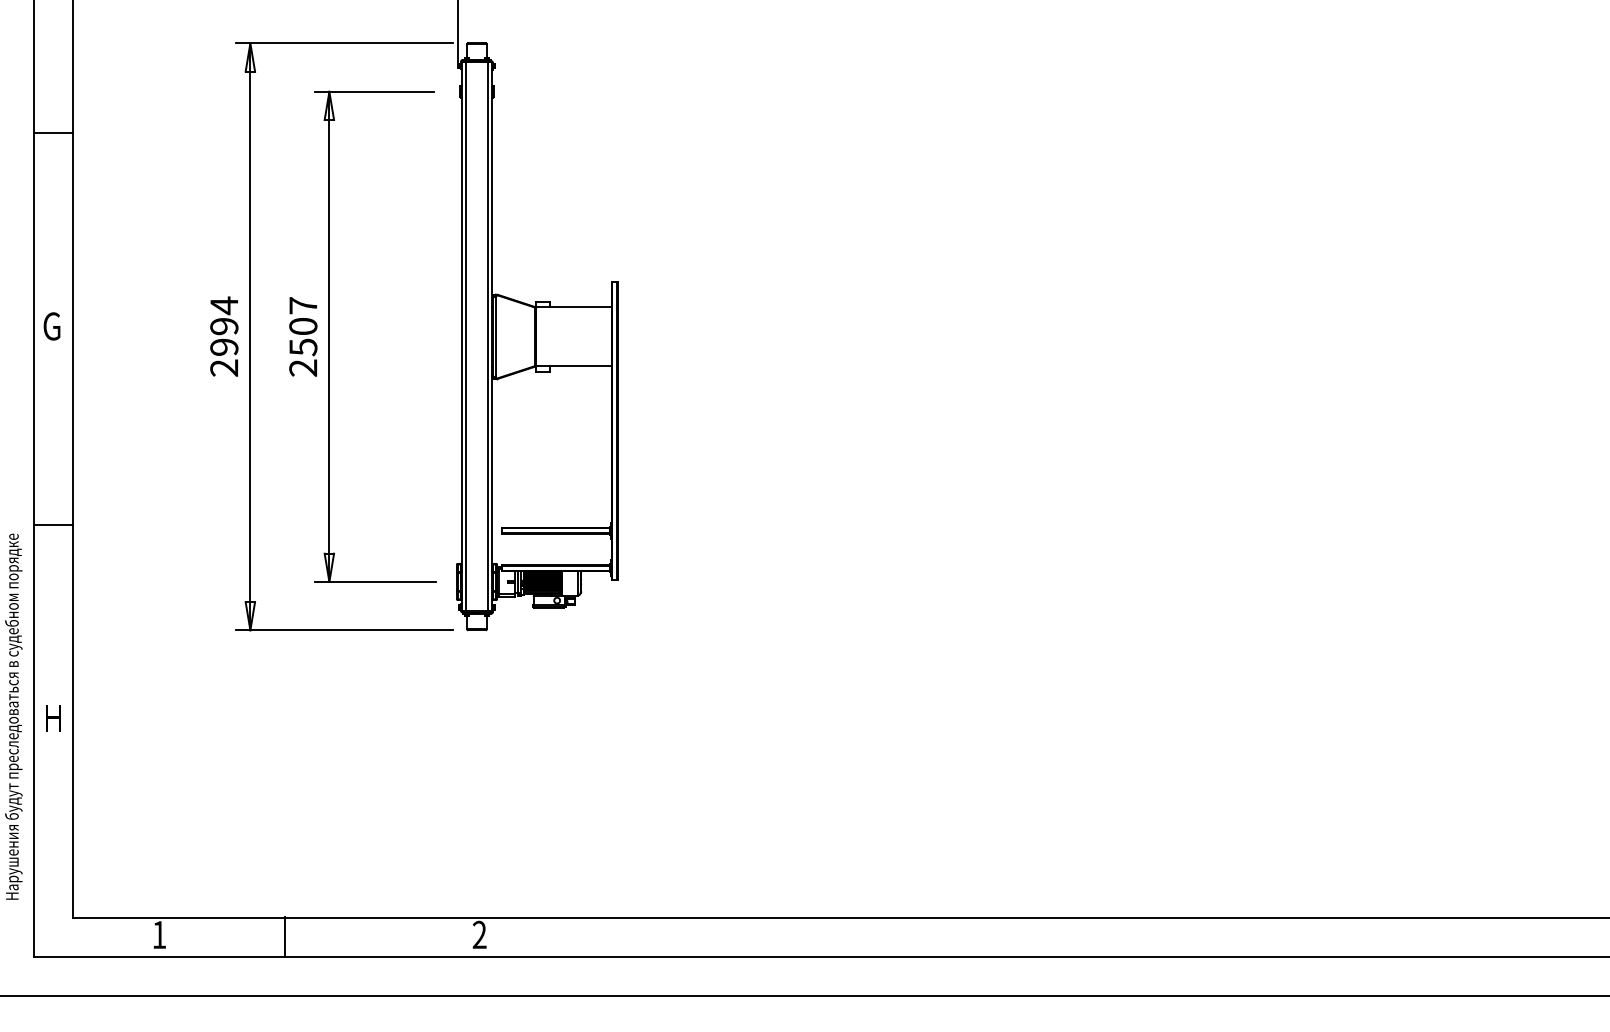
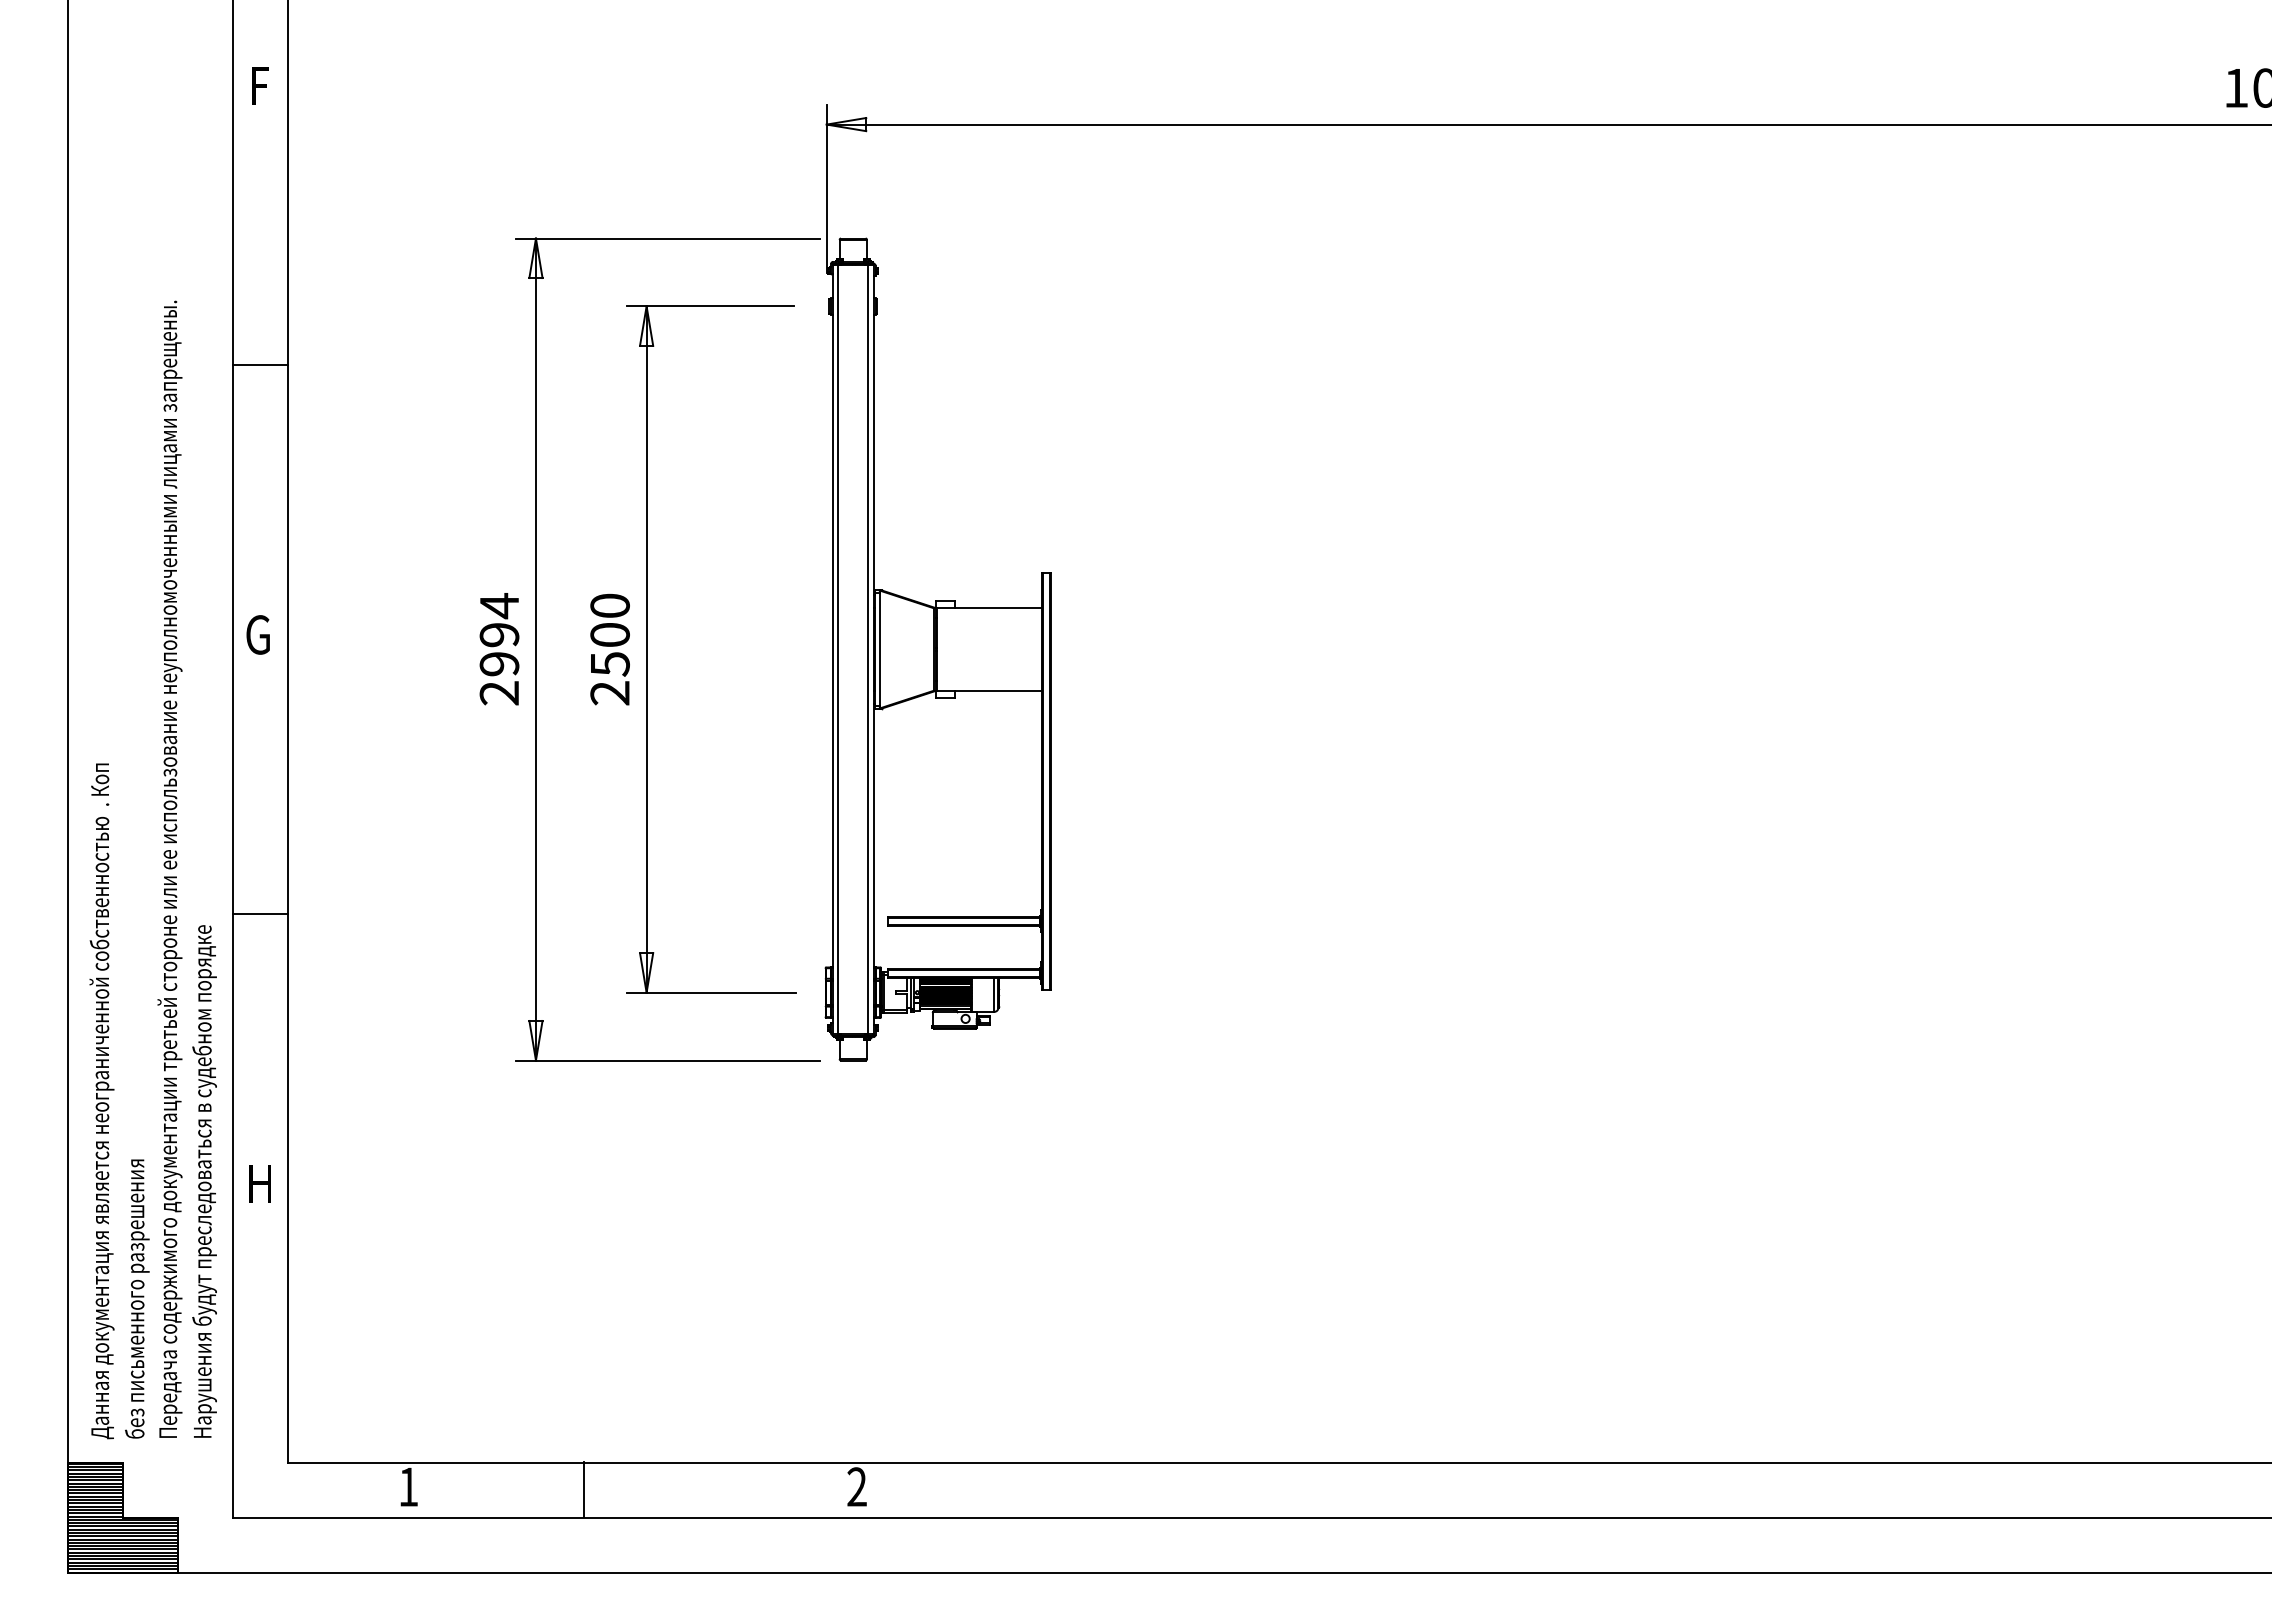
text: (302, 305) -> (609, 605), 2507 -> 2500

